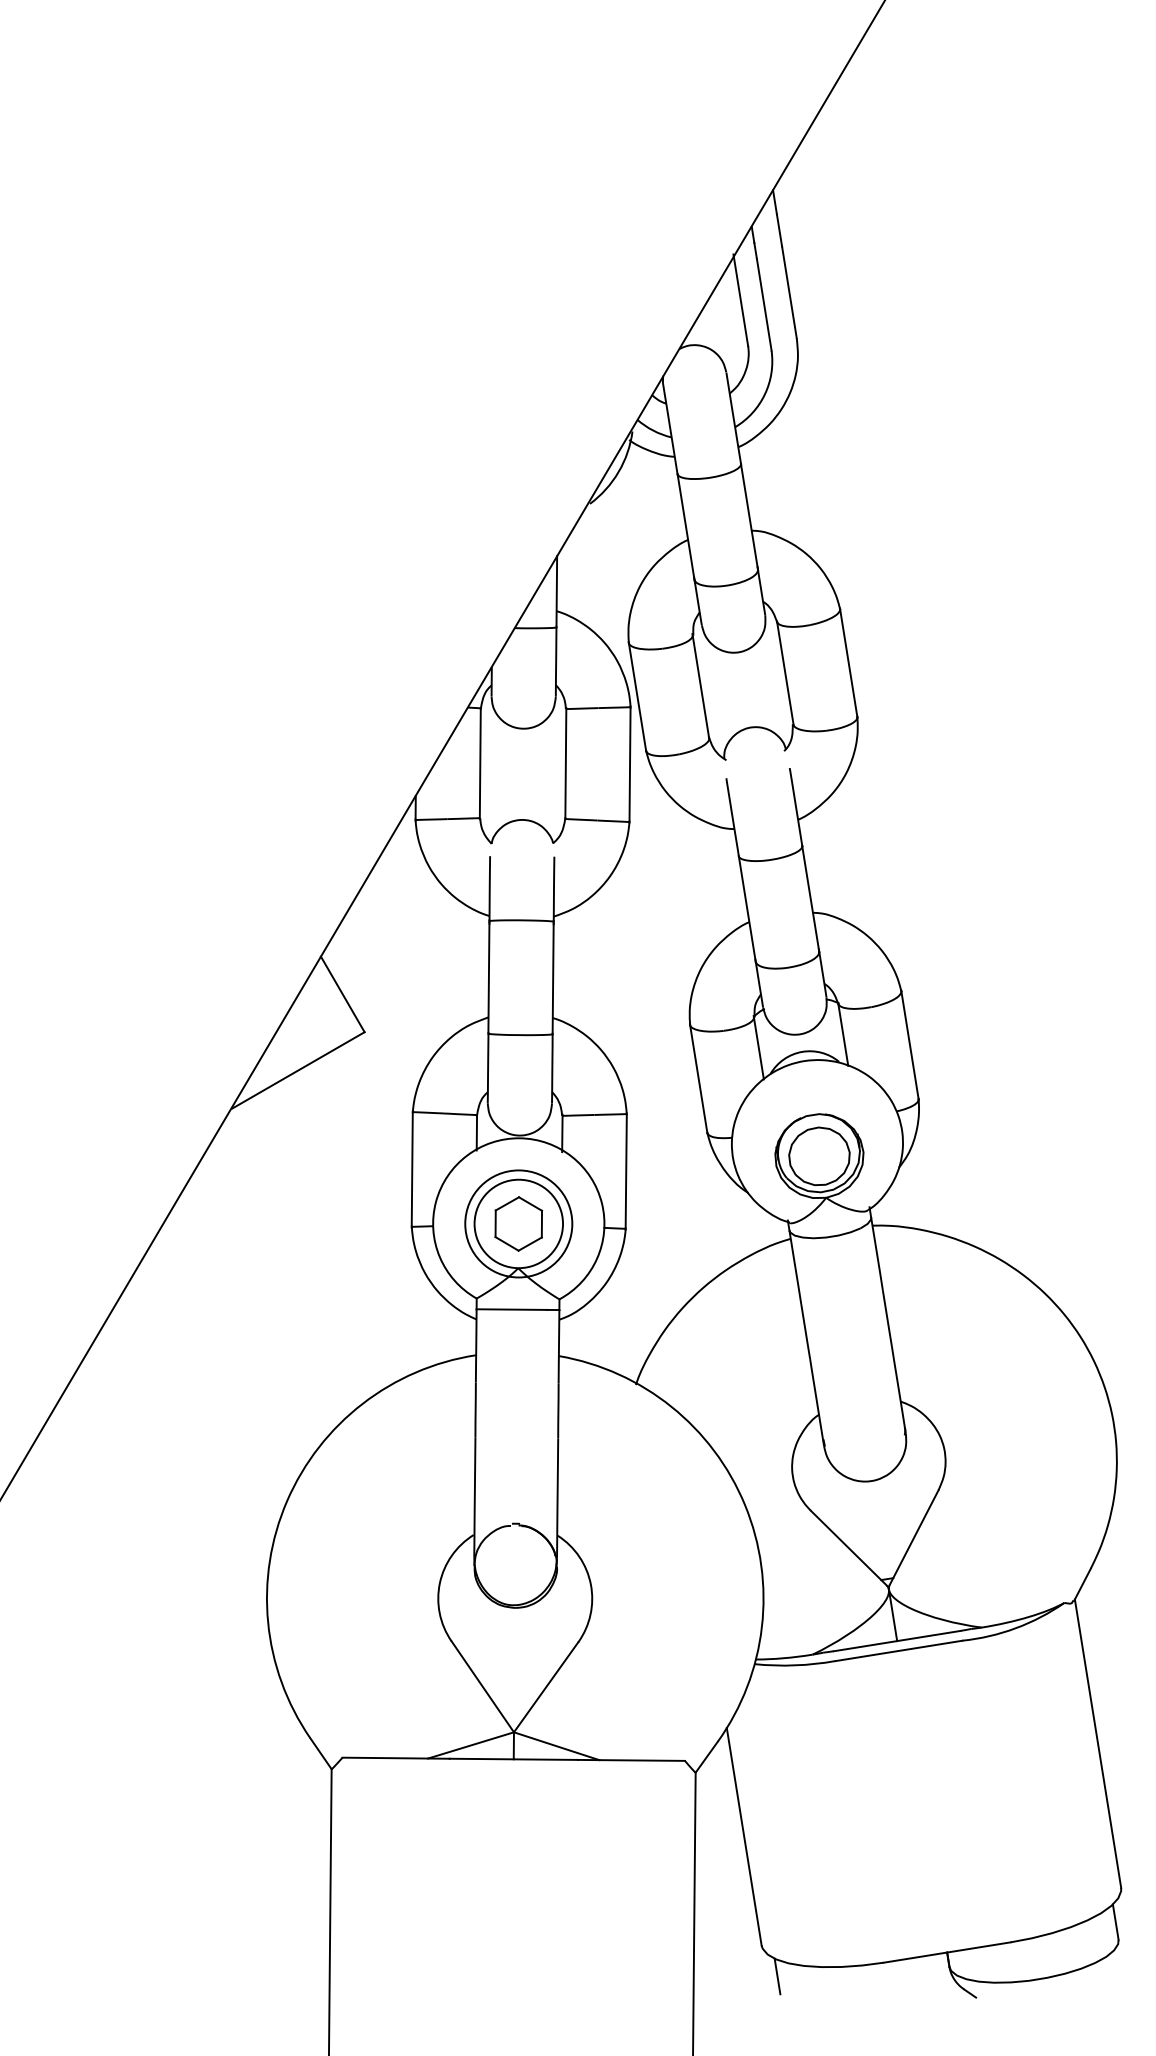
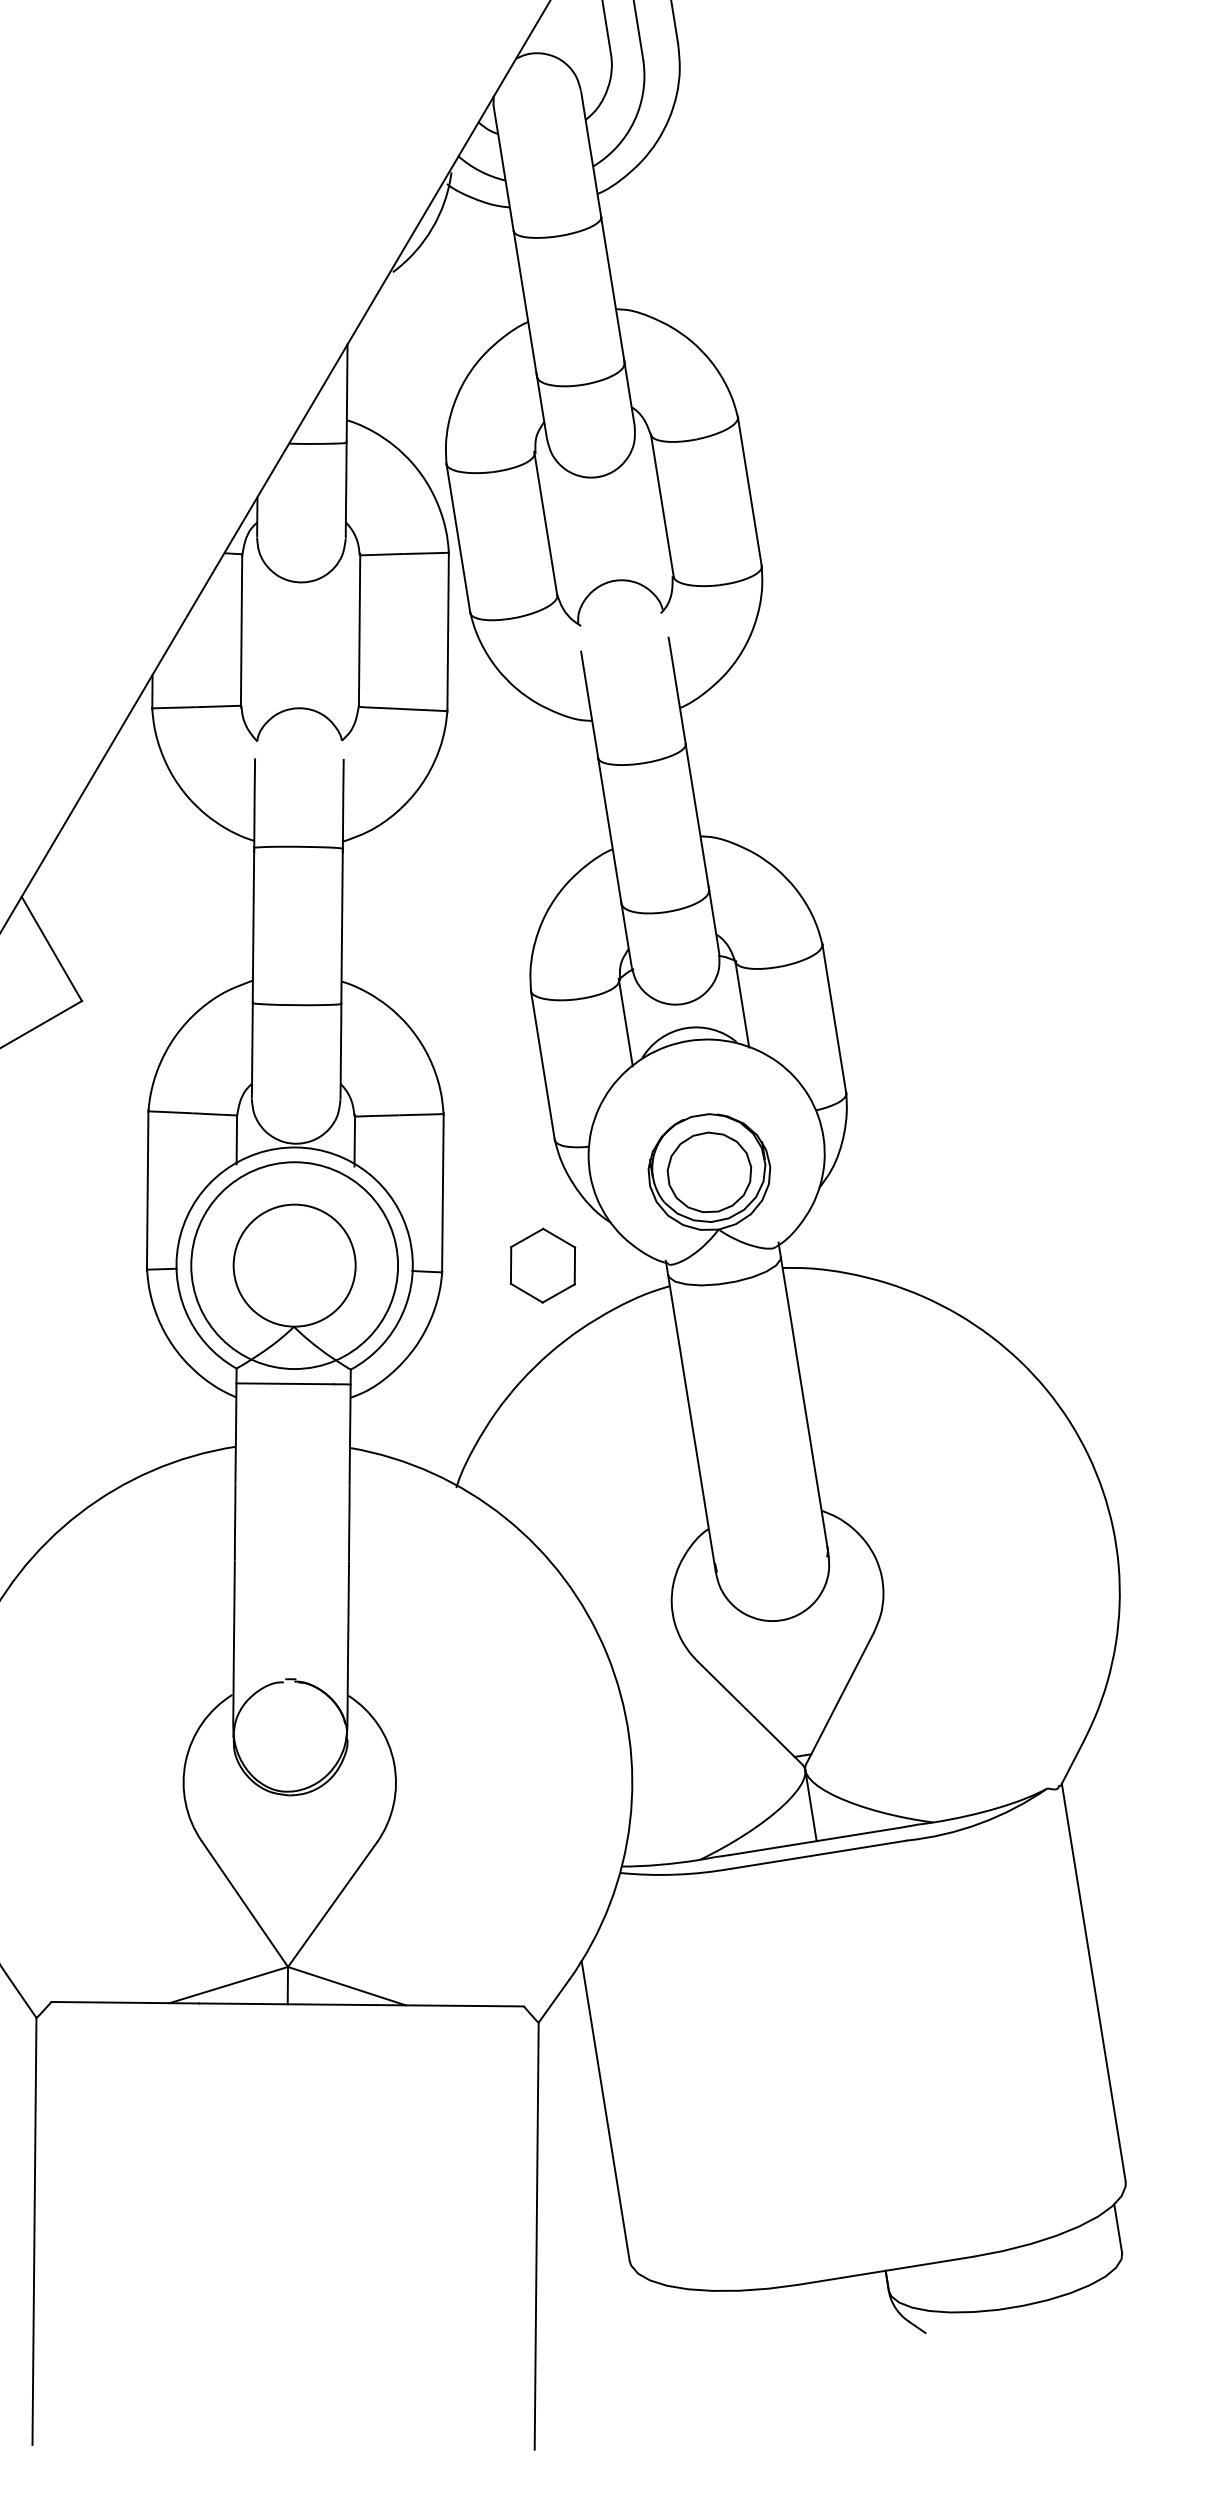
circle: (518, 1223) -> (294, 1265), size x1.4
part: (518, 1223) -> (542, 1265), moved
line: (777, 1976) -> (651, 2303), removed

